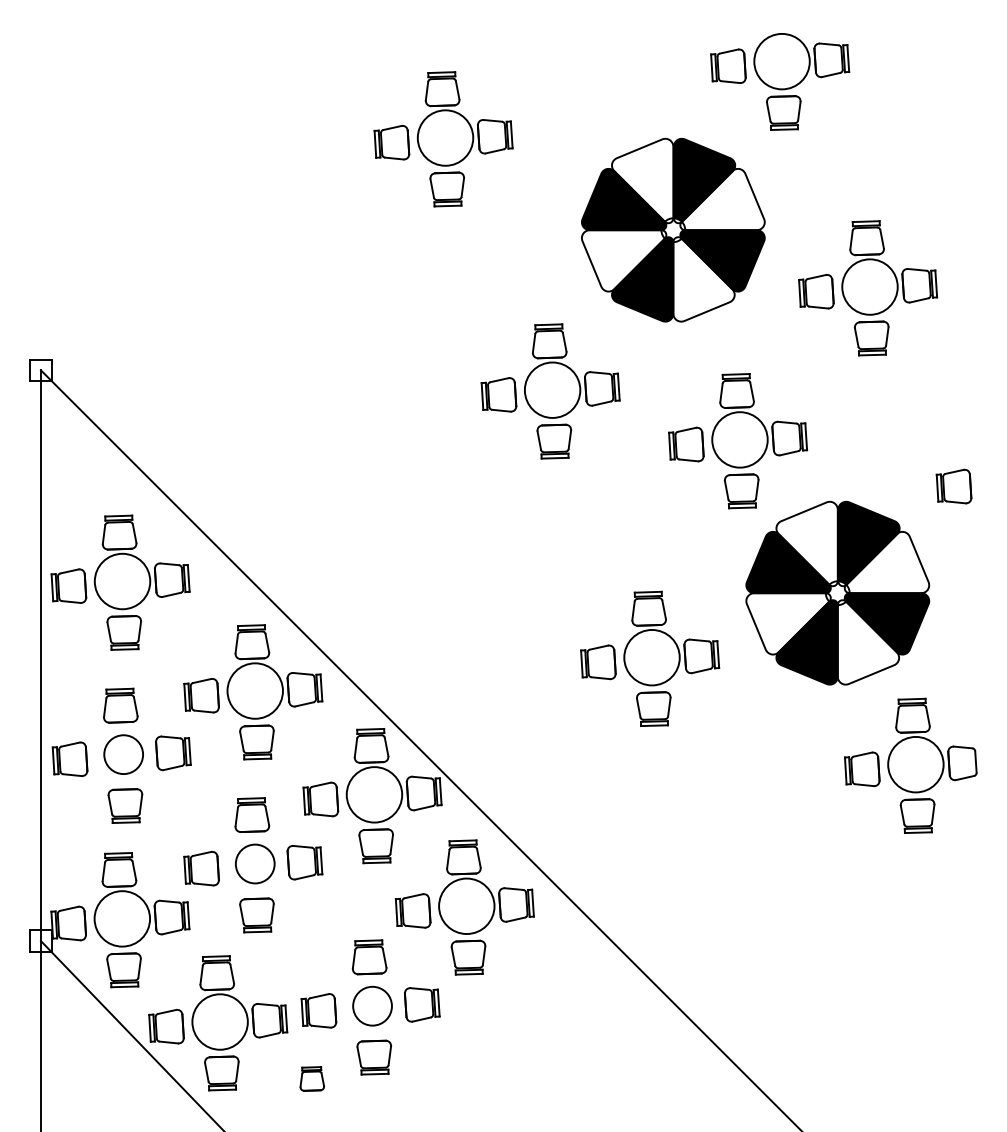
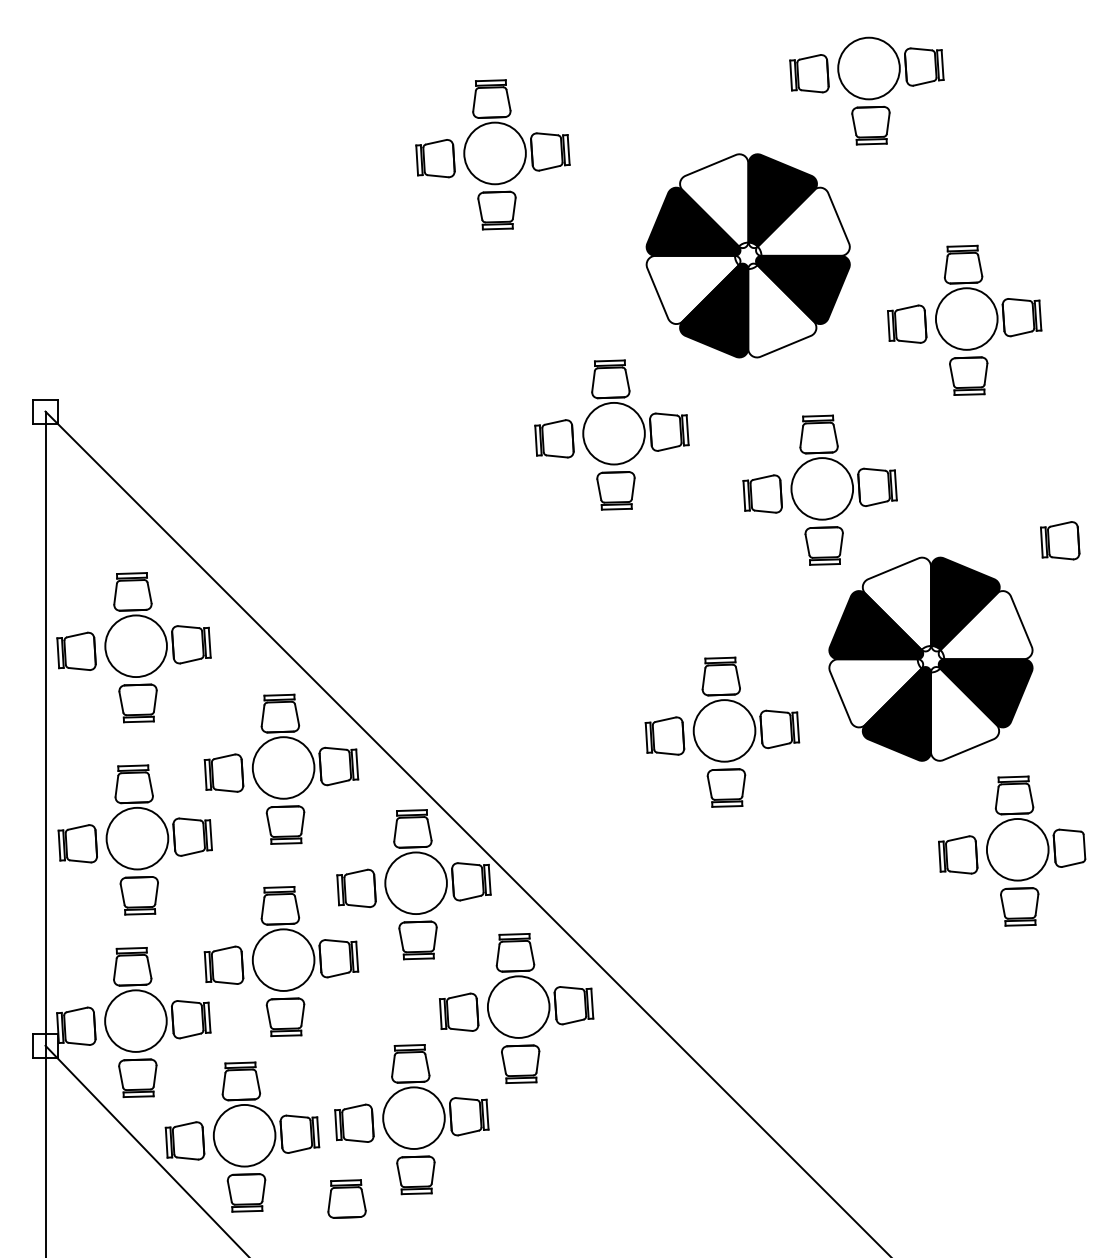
circle: (123, 754) -> (137, 838), size x1.43
circle: (255, 863) -> (283, 959), size x1.43
circle: (372, 1006) -> (413, 1118), size x1.43
part: (311, 1078) -> (346, 1198), size x1.43

